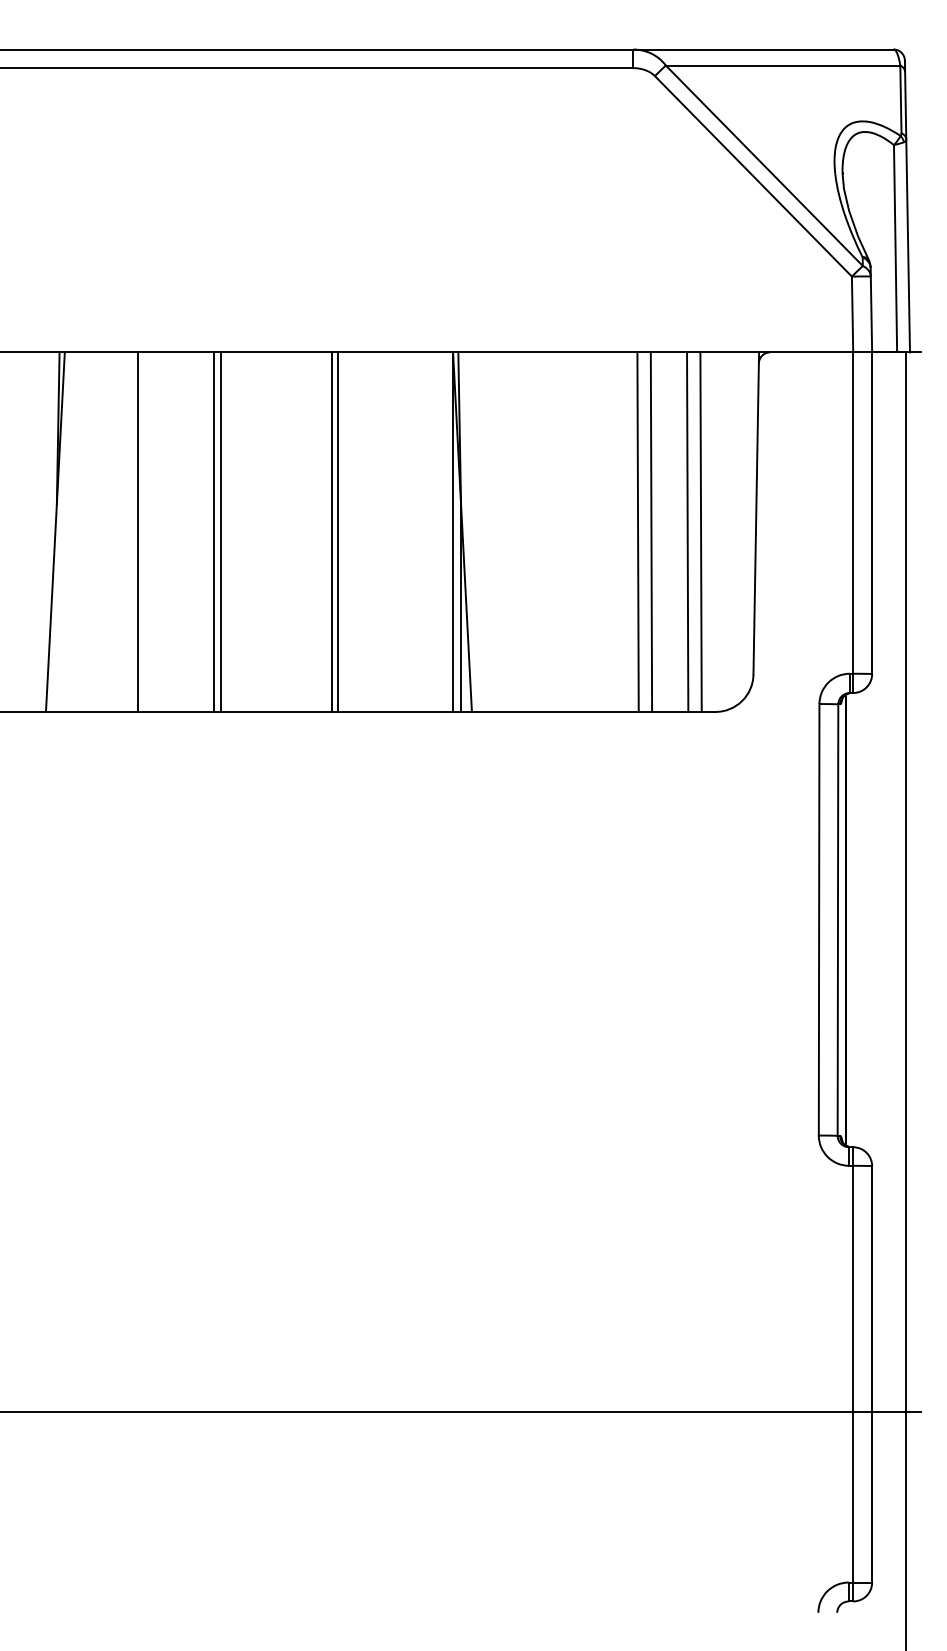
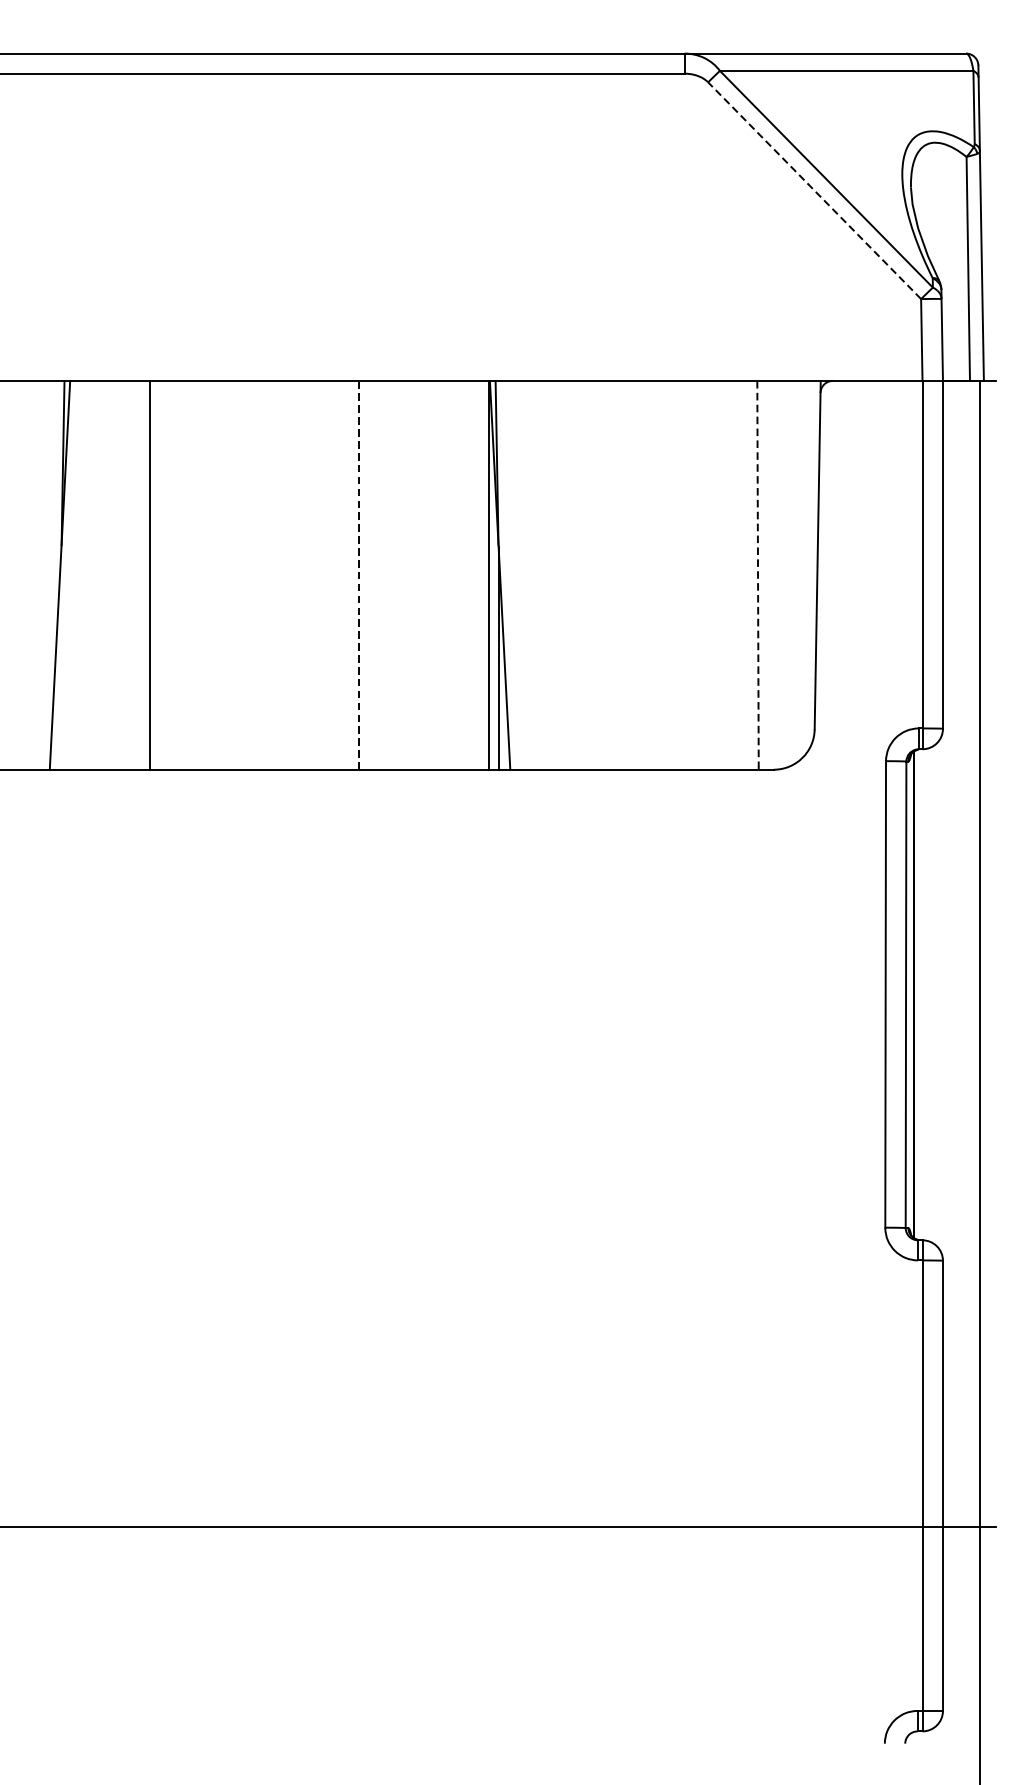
line: (753, 176) -> (814, 190), solid -> dashed
line: (213, 531) -> (230, 574), removed
line: (220, 531) -> (238, 574), removed
line: (337, 531) -> (364, 574), removed
line: (637, 531) -> (689, 574), removed
line: (651, 531) -> (704, 574), removed
line: (687, 531) -> (743, 574), removed
line: (332, 532) -> (359, 575), solid -> dashed
line: (701, 532) -> (758, 575), solid -> dashed

